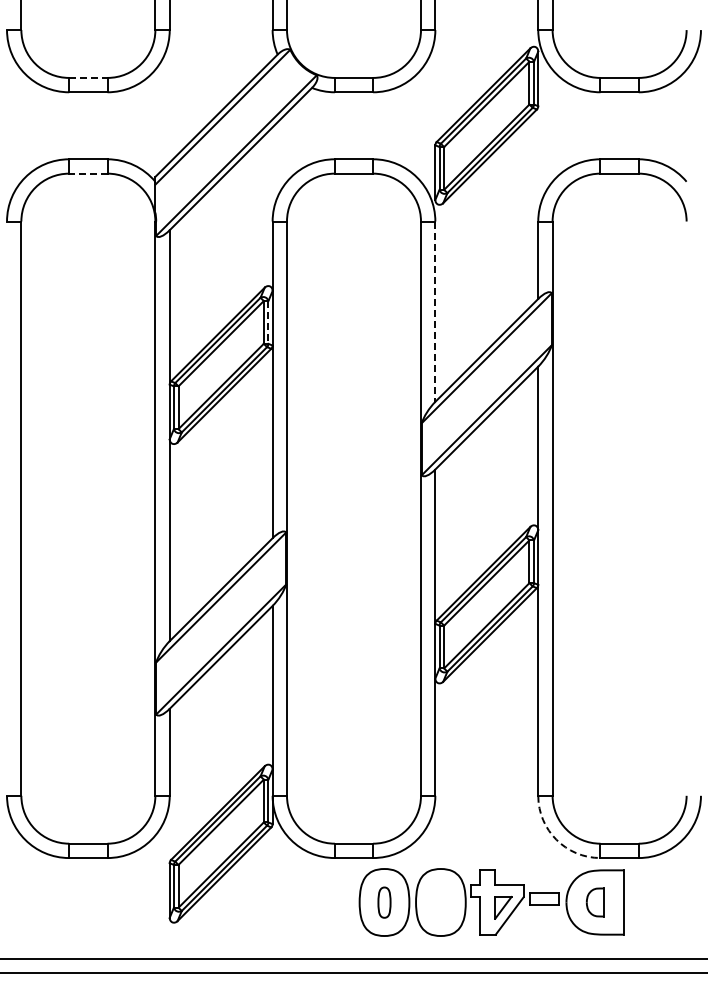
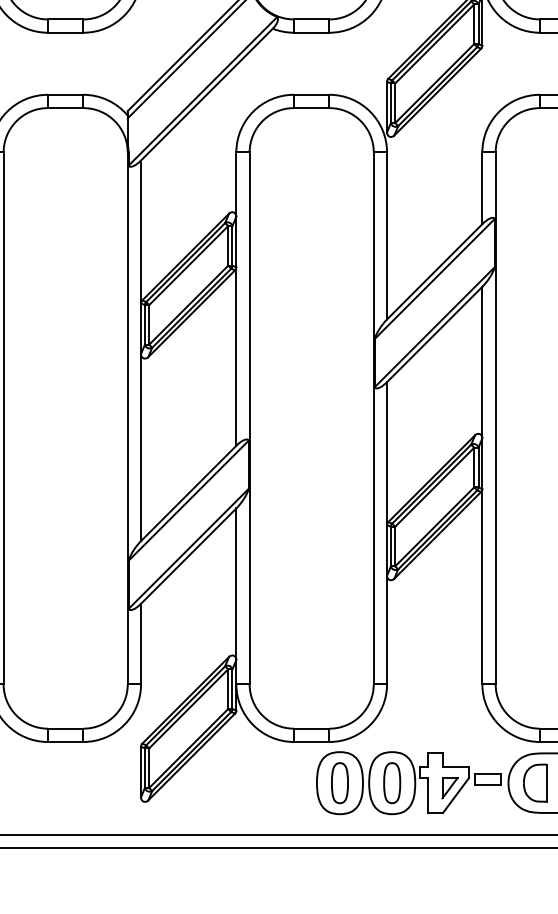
line: (88, 77) -> (65, 19), dashed -> solid
line: (87, 173) -> (64, 107), dashed -> solid
line: (435, 312) -> (387, 236), dashed -> solid
line: (268, 322) -> (232, 245), dashed -> solid
arc: (556, 839) -> (499, 724), dashed -> solid
part: (384, 902) -> (339, 783), size x1.43
part: (440, 902) -> (391, 783), added
part: (595, 902) -> (535, 783), size x1.43

